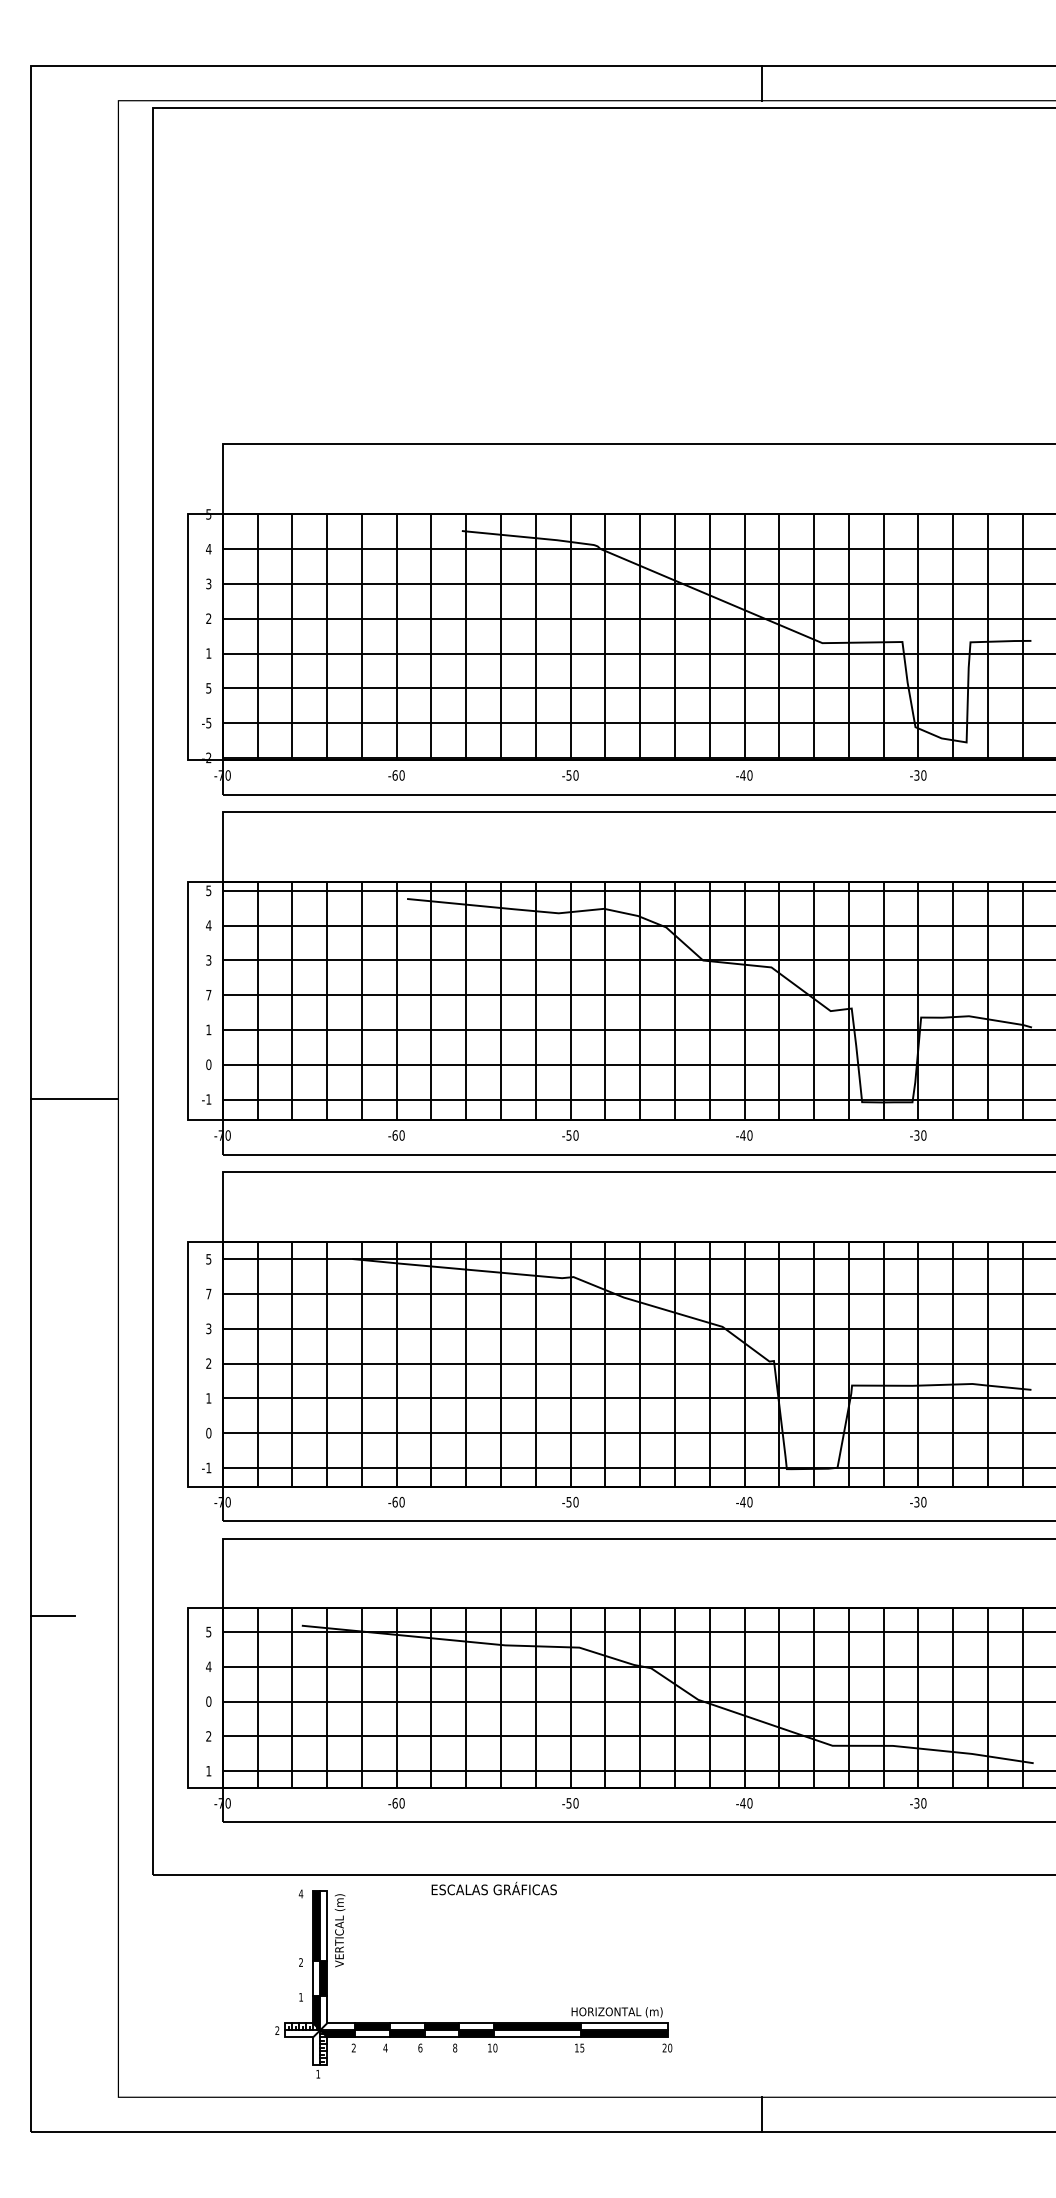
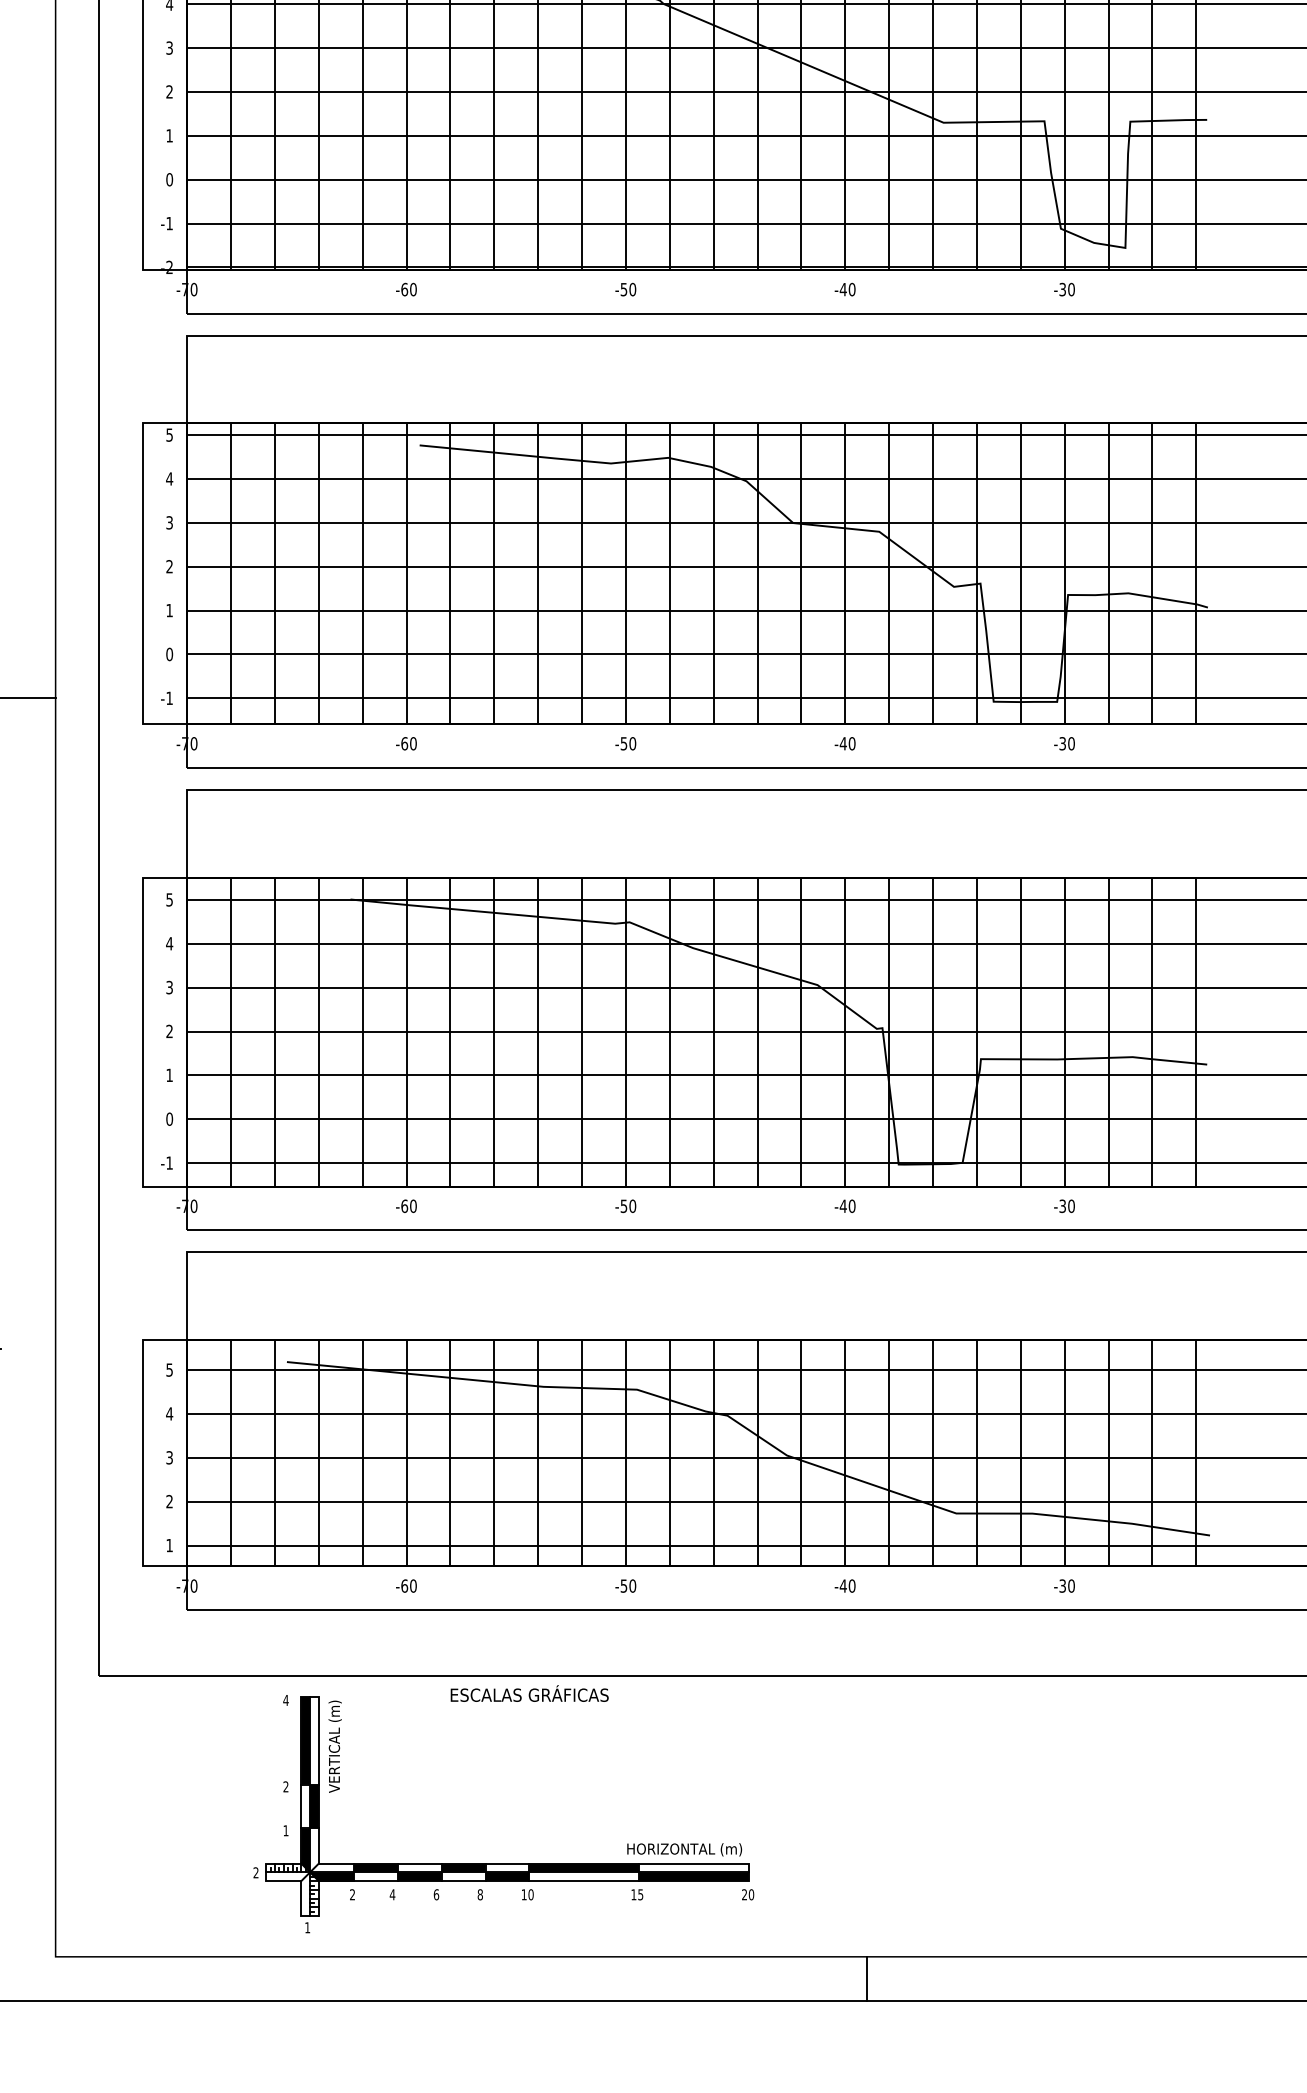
text: (208, 688) -> (169, 179), 5 -> 0
text: (208, 723) -> (169, 224), -5 -> -1
text: (208, 994) -> (169, 565), 7 -> 2
text: (208, 1293) -> (169, 943), 7 -> 4
text: (208, 1701) -> (169, 1457), 0 -> 3

